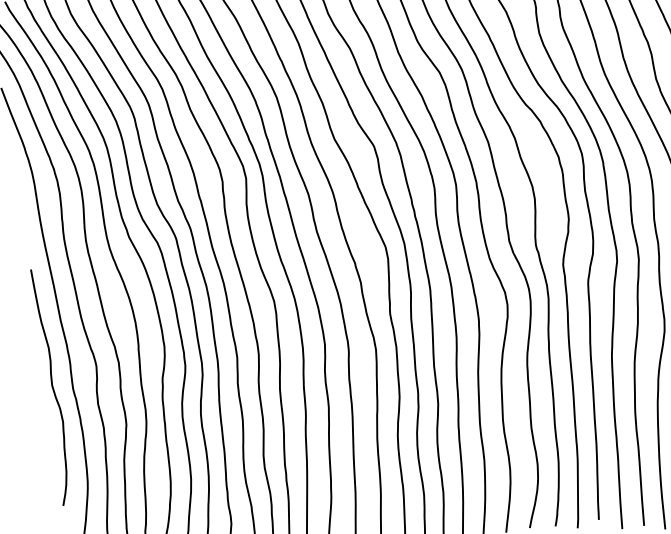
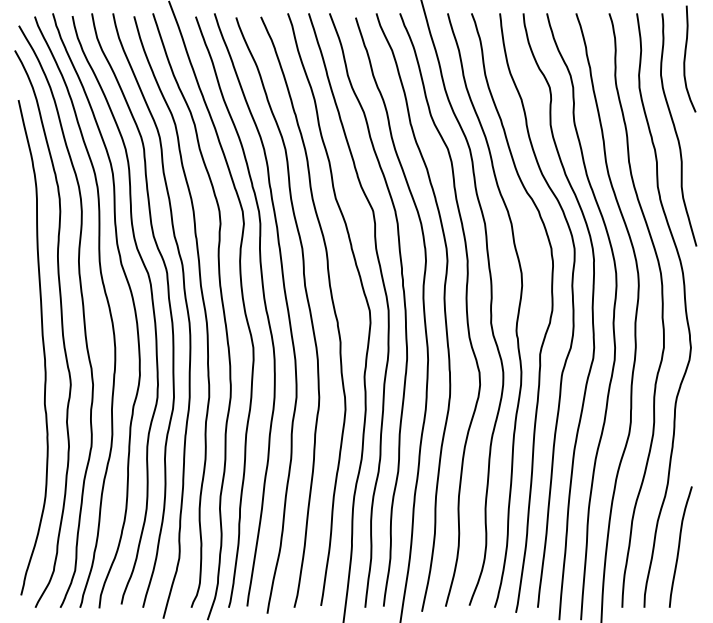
curve: (51, 386) -> (24, 398), removed

